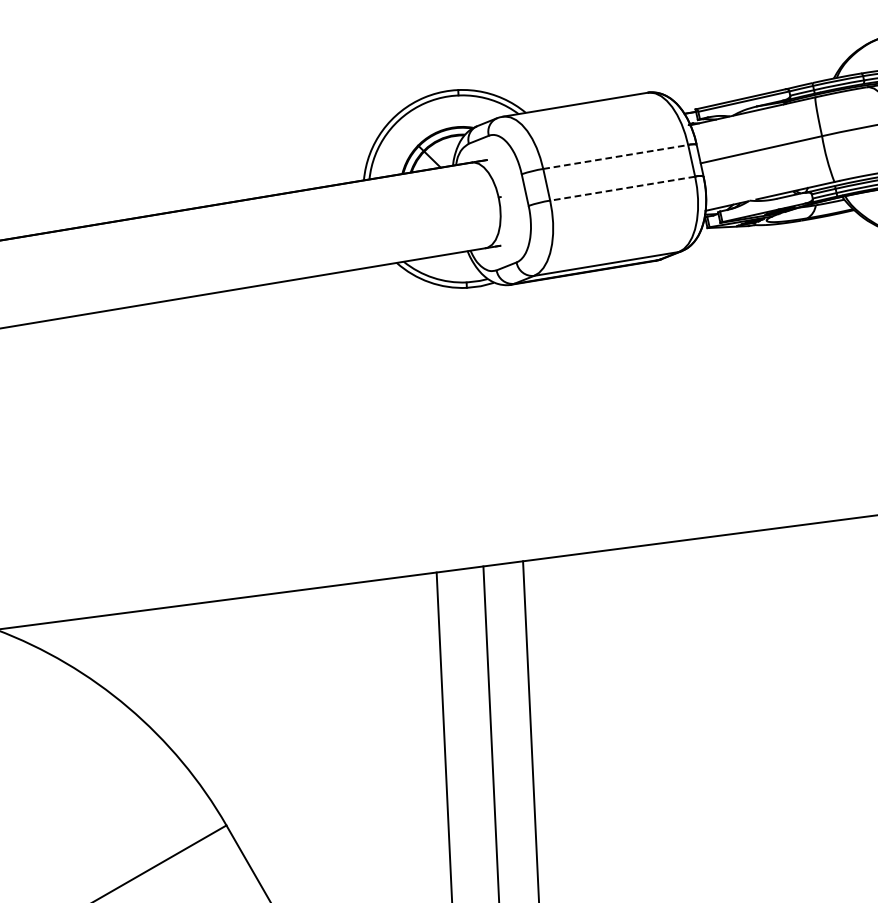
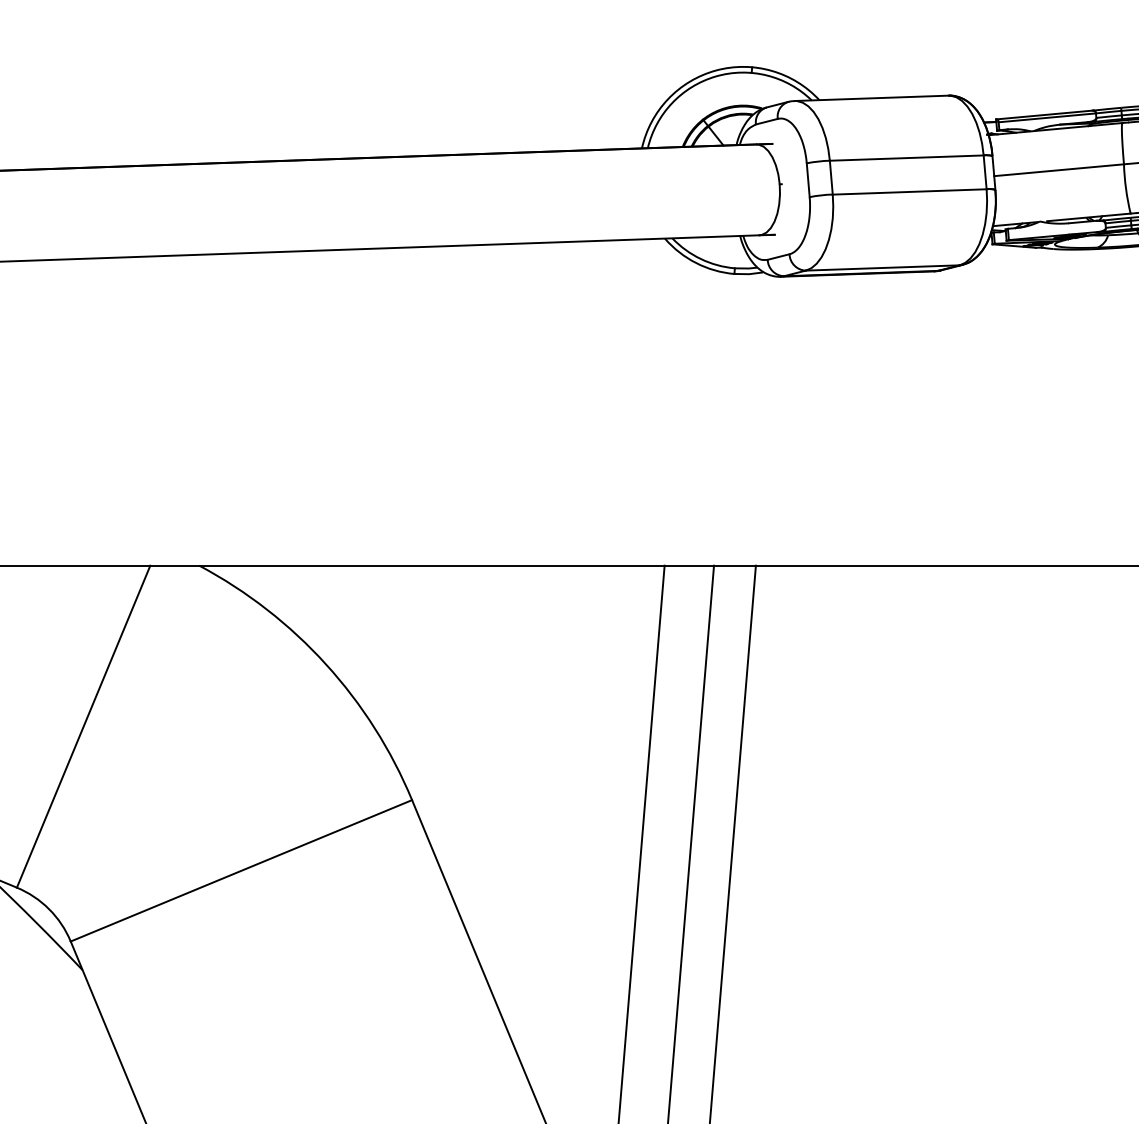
line: (615, 157) -> (906, 158), dashed -> solid
line: (622, 188) -> (909, 191), dashed -> solid

